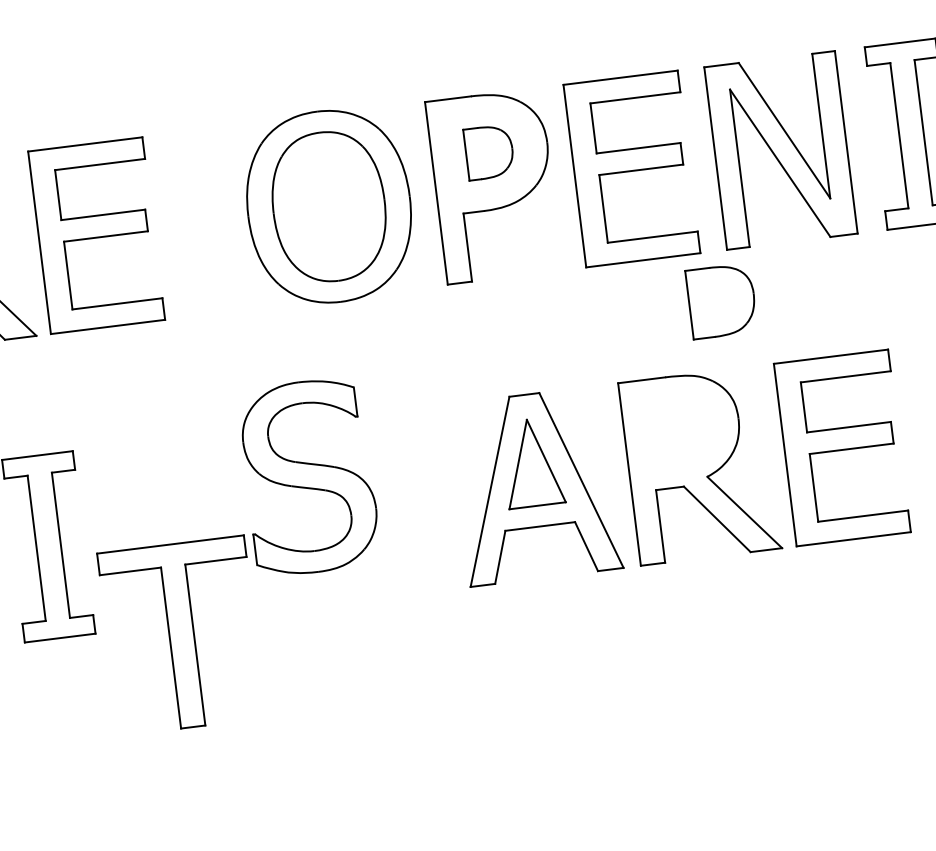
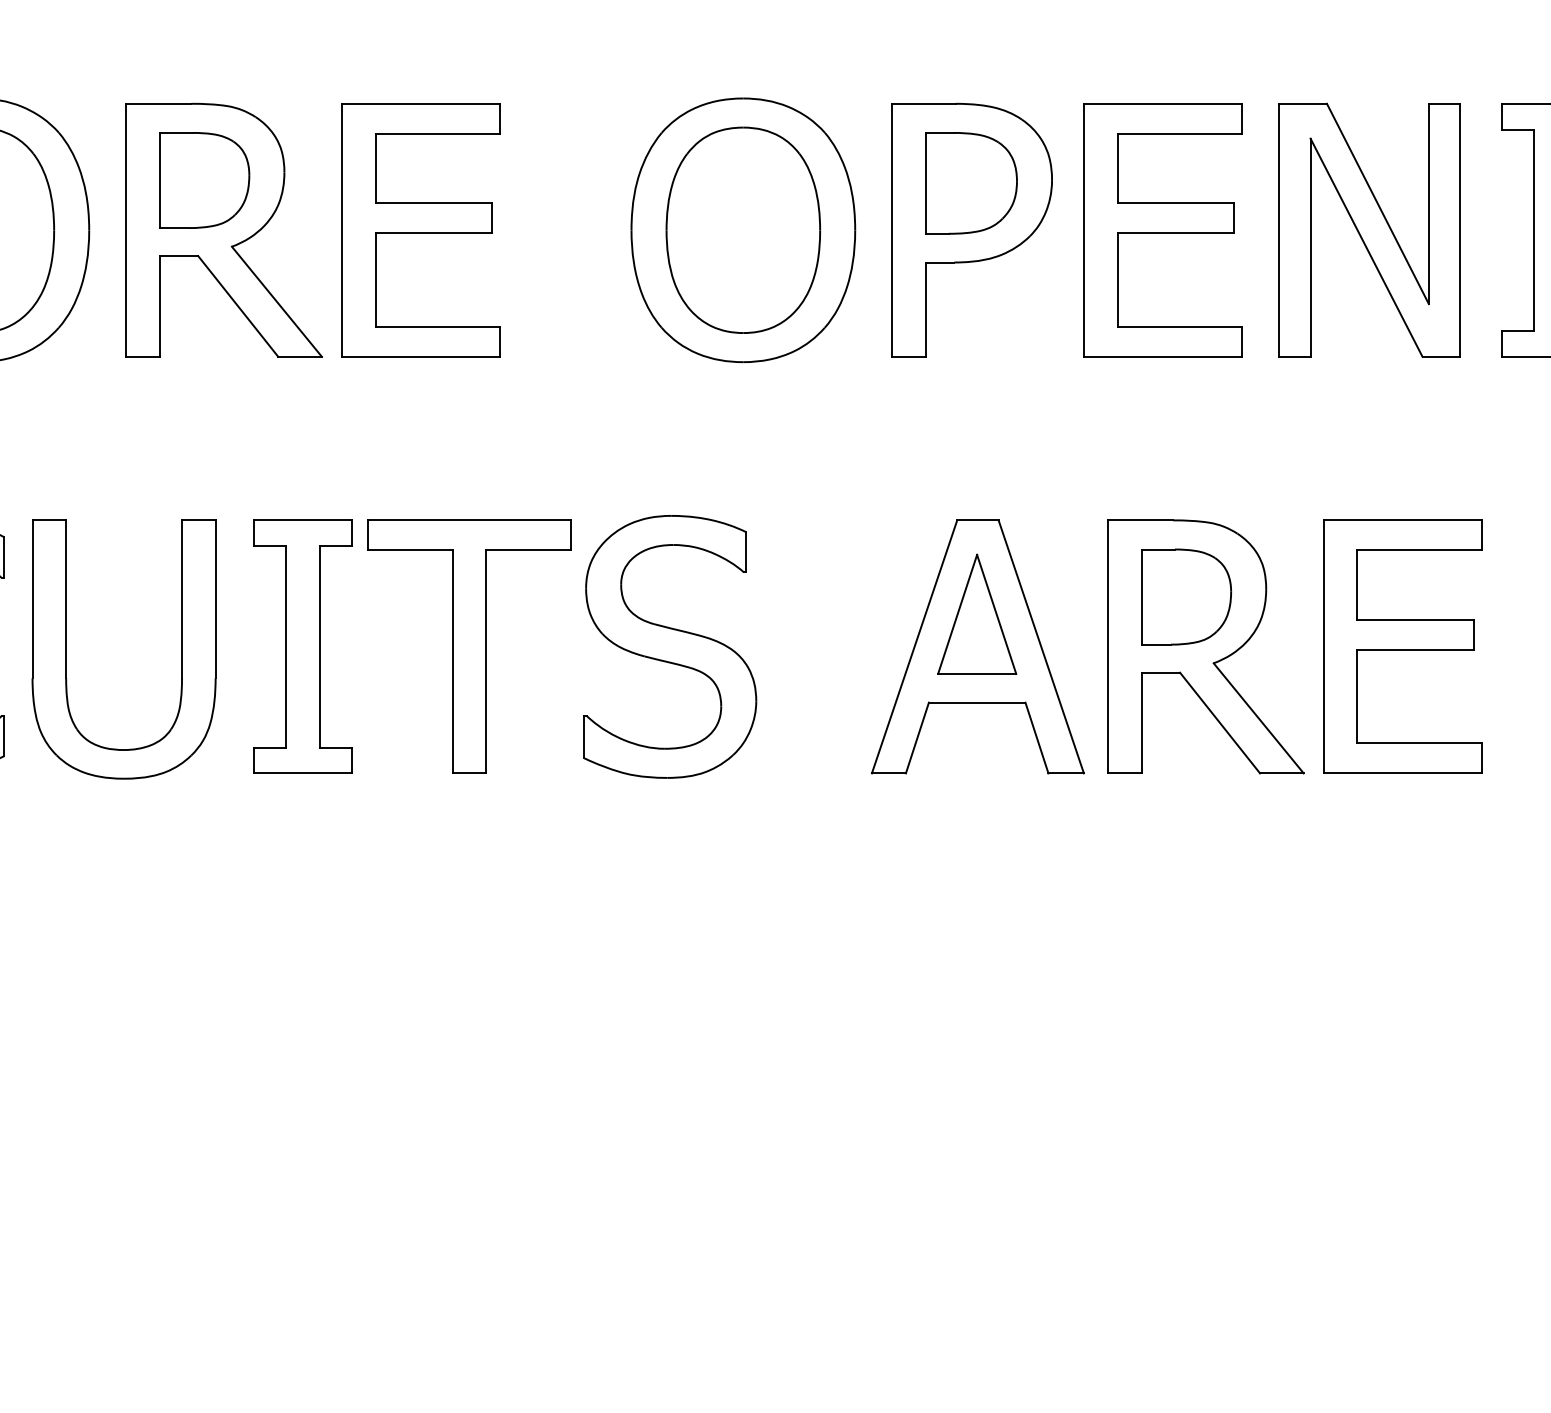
part: (489, 152) -> (971, 183), size x1.43
part: (721, 300) -> (1186, 596), moved
part: (309, 476) -> (670, 646), moved
part: (181, 635) -> (469, 646), moved

